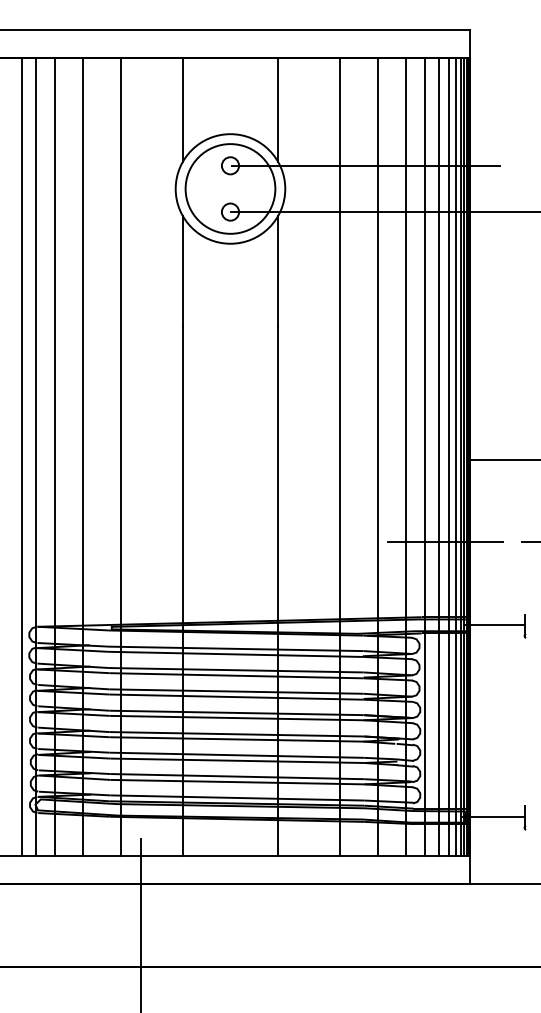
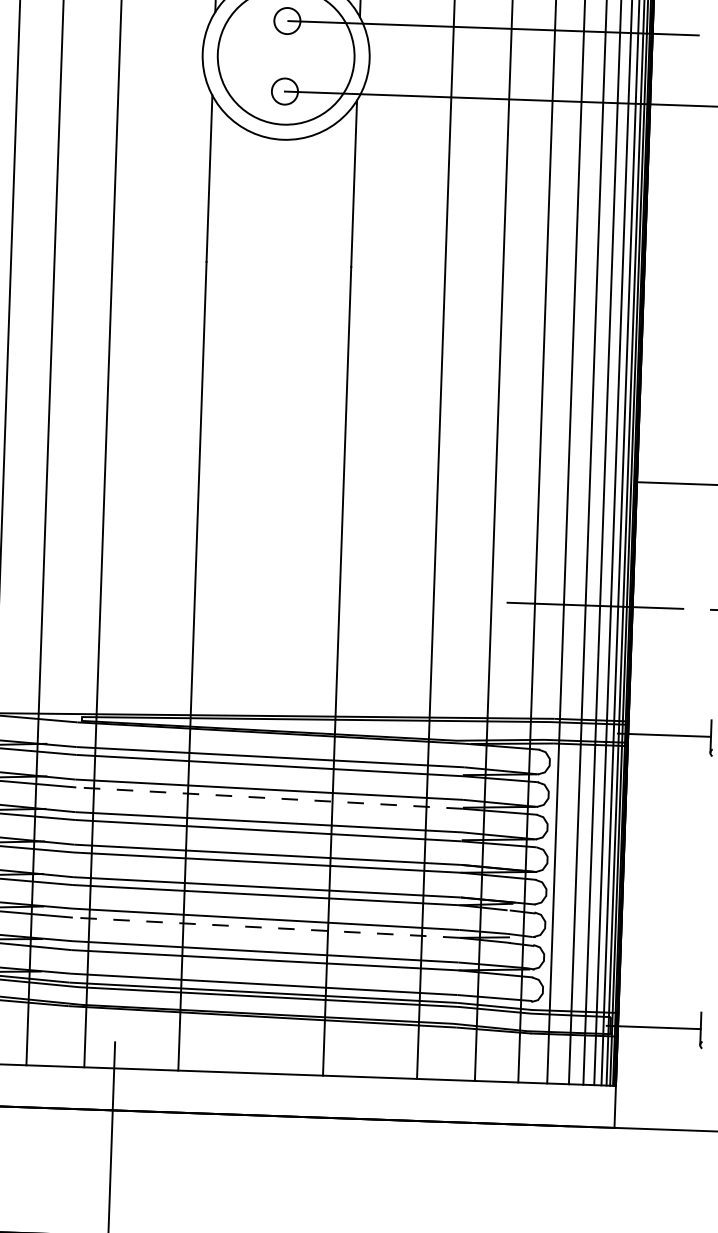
line: (236, 675) -> (269, 797), solid -> dashed
line: (237, 760) -> (266, 927), solid -> dashed

